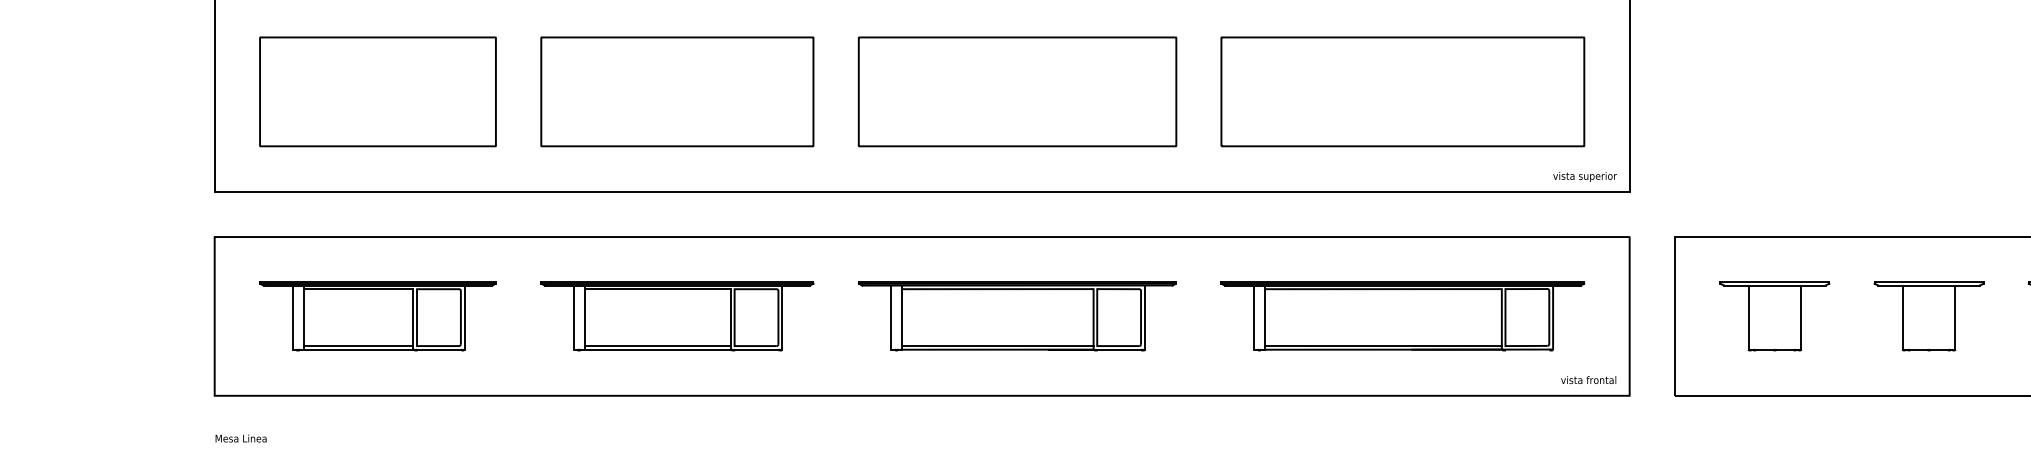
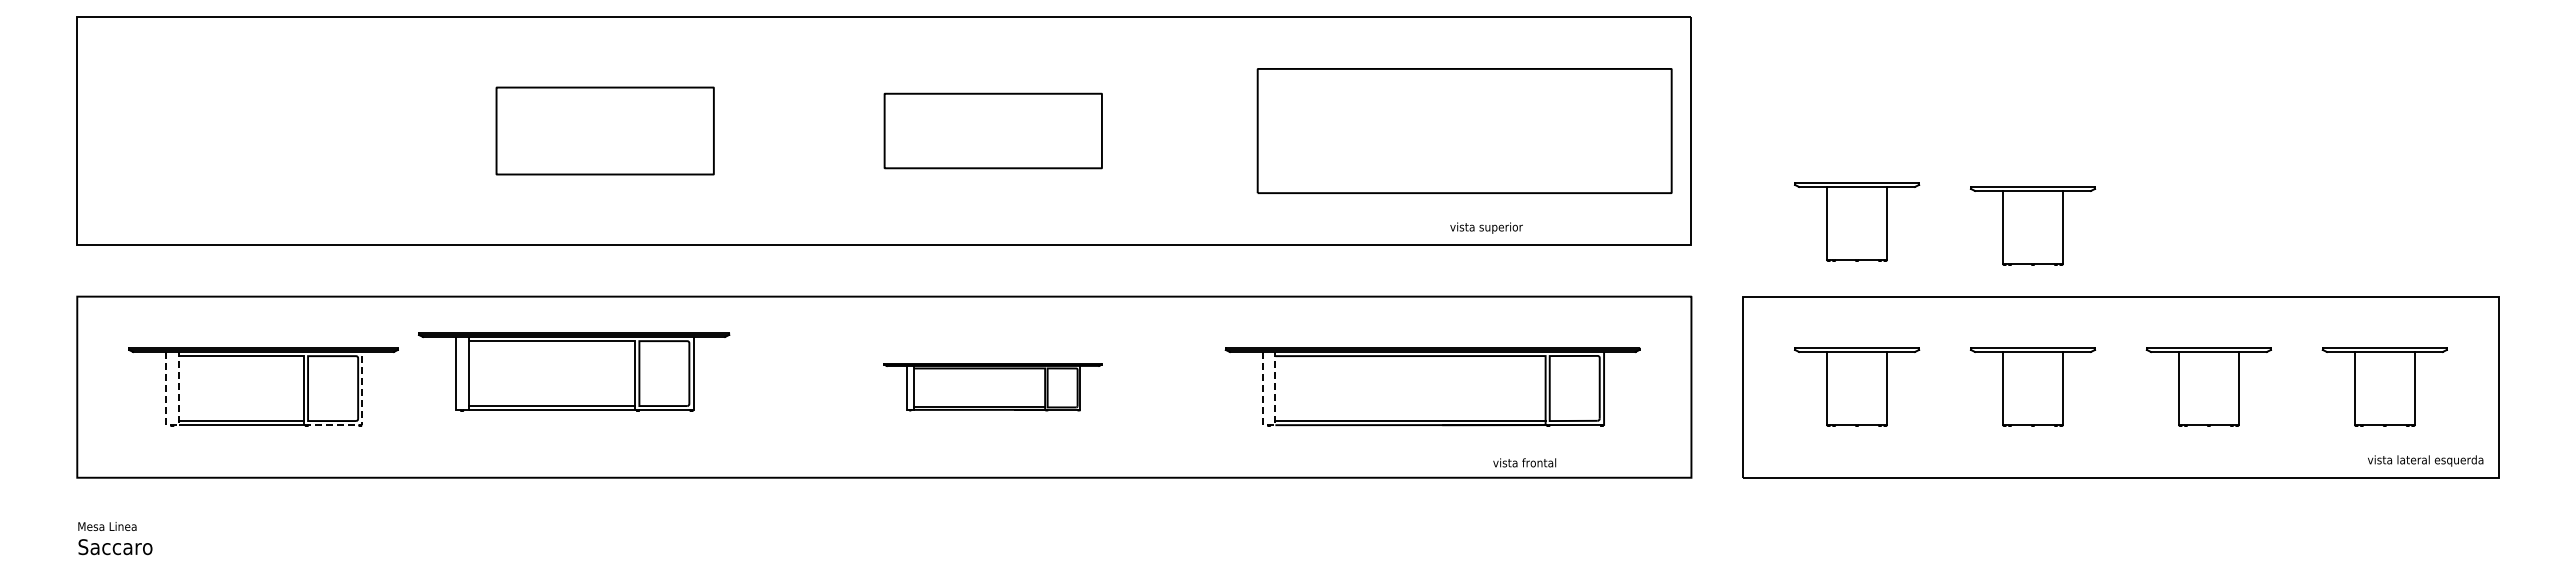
part: (377, 91) -> (263, 130), removed
part: (677, 91) -> (605, 130), size x0.7
part: (1017, 91) -> (993, 130), size x0.6
part: (1402, 91) -> (1464, 130), moved
part: (1775, 171) -> (1857, 221), added
part: (1929, 174) -> (2033, 225), added
text: (1585, 176) -> (1486, 227), moved
part: (677, 315) -> (574, 371), moved
part: (1016, 315) -> (992, 386), size x0.6
line: (464, 343) -> (362, 418), solid -> dashed
line: (298, 349) -> (172, 425), solid -> dashed
line: (1259, 349) -> (1269, 425), solid -> dashed
text: (1588, 379) -> (1524, 462), moved

